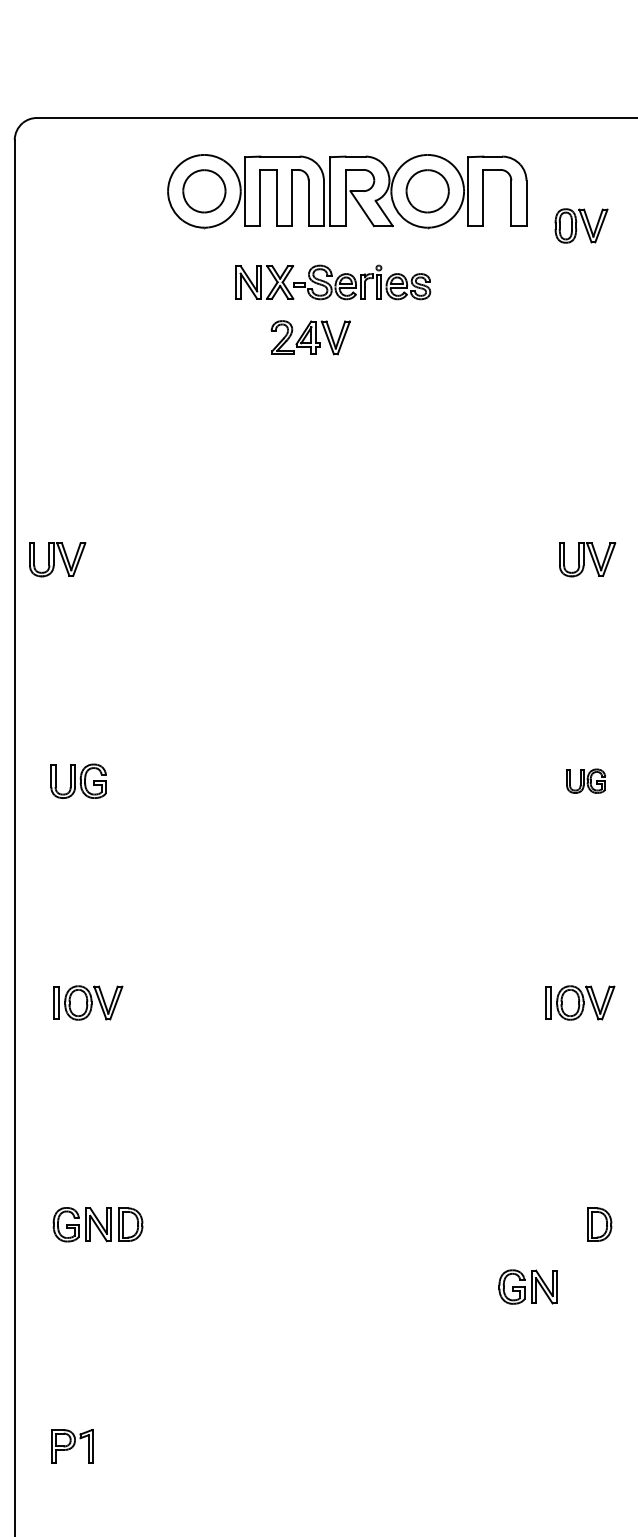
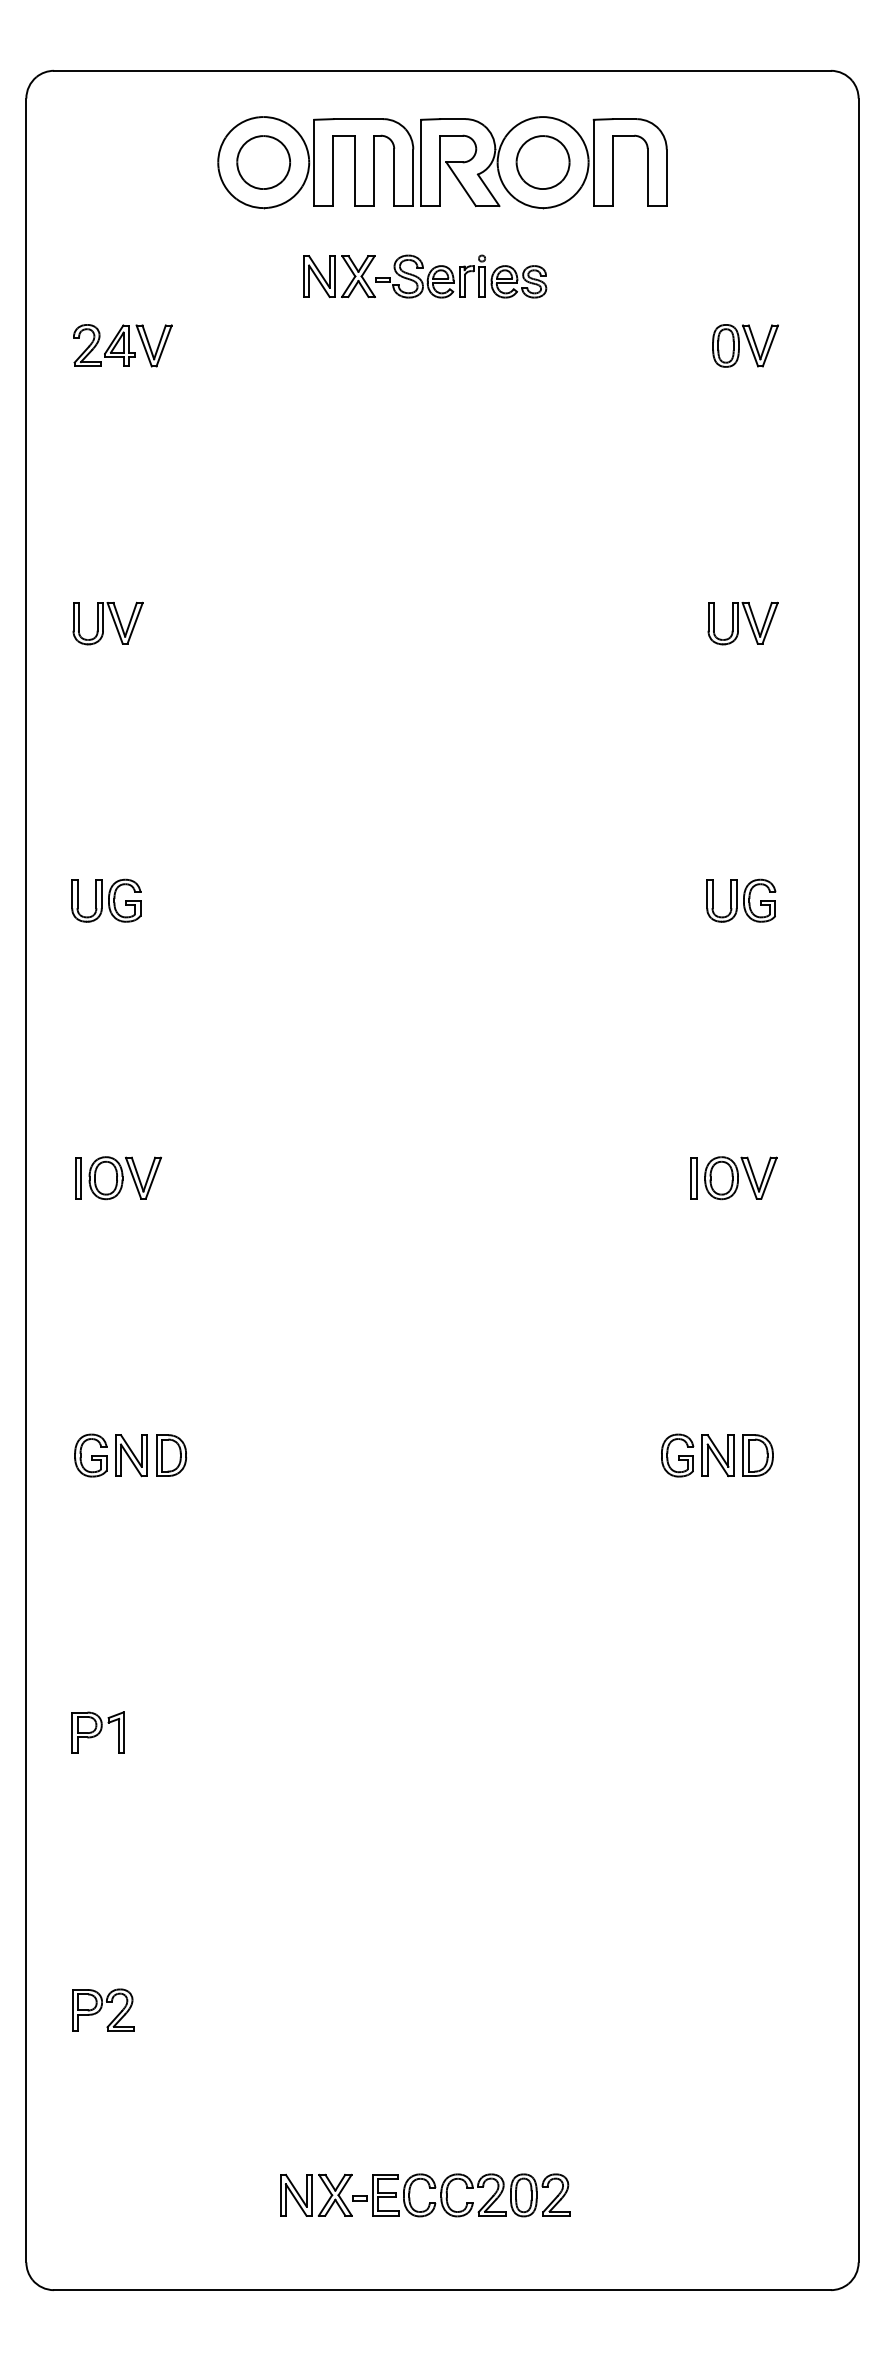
part: (581, 225) -> (745, 345), moved
part: (310, 337) -> (122, 345), moved
part: (57, 559) -> (107, 623), moved
part: (586, 781) -> (741, 900), size x1.43
part: (527, 1286) -> (697, 1455), moved

